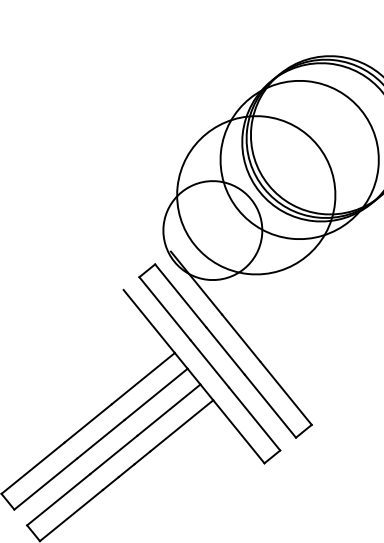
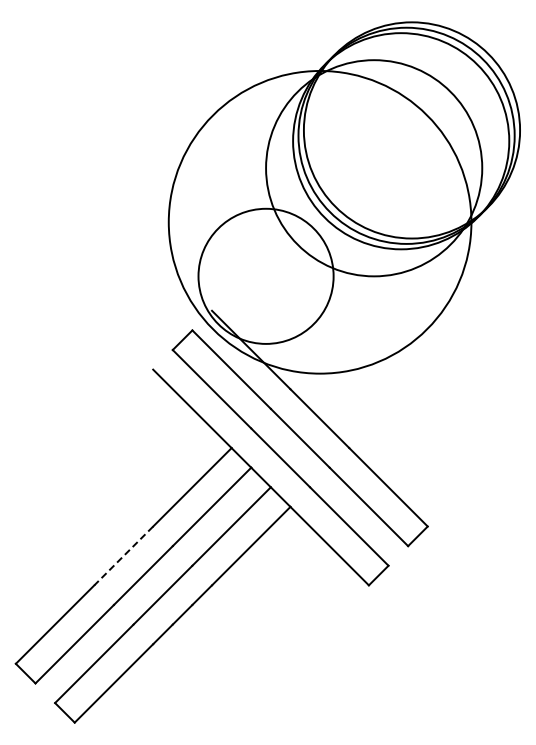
circle: (256, 195) -> (320, 222), size x1.4
line: (88, 423) -> (123, 555), solid -> dashed

